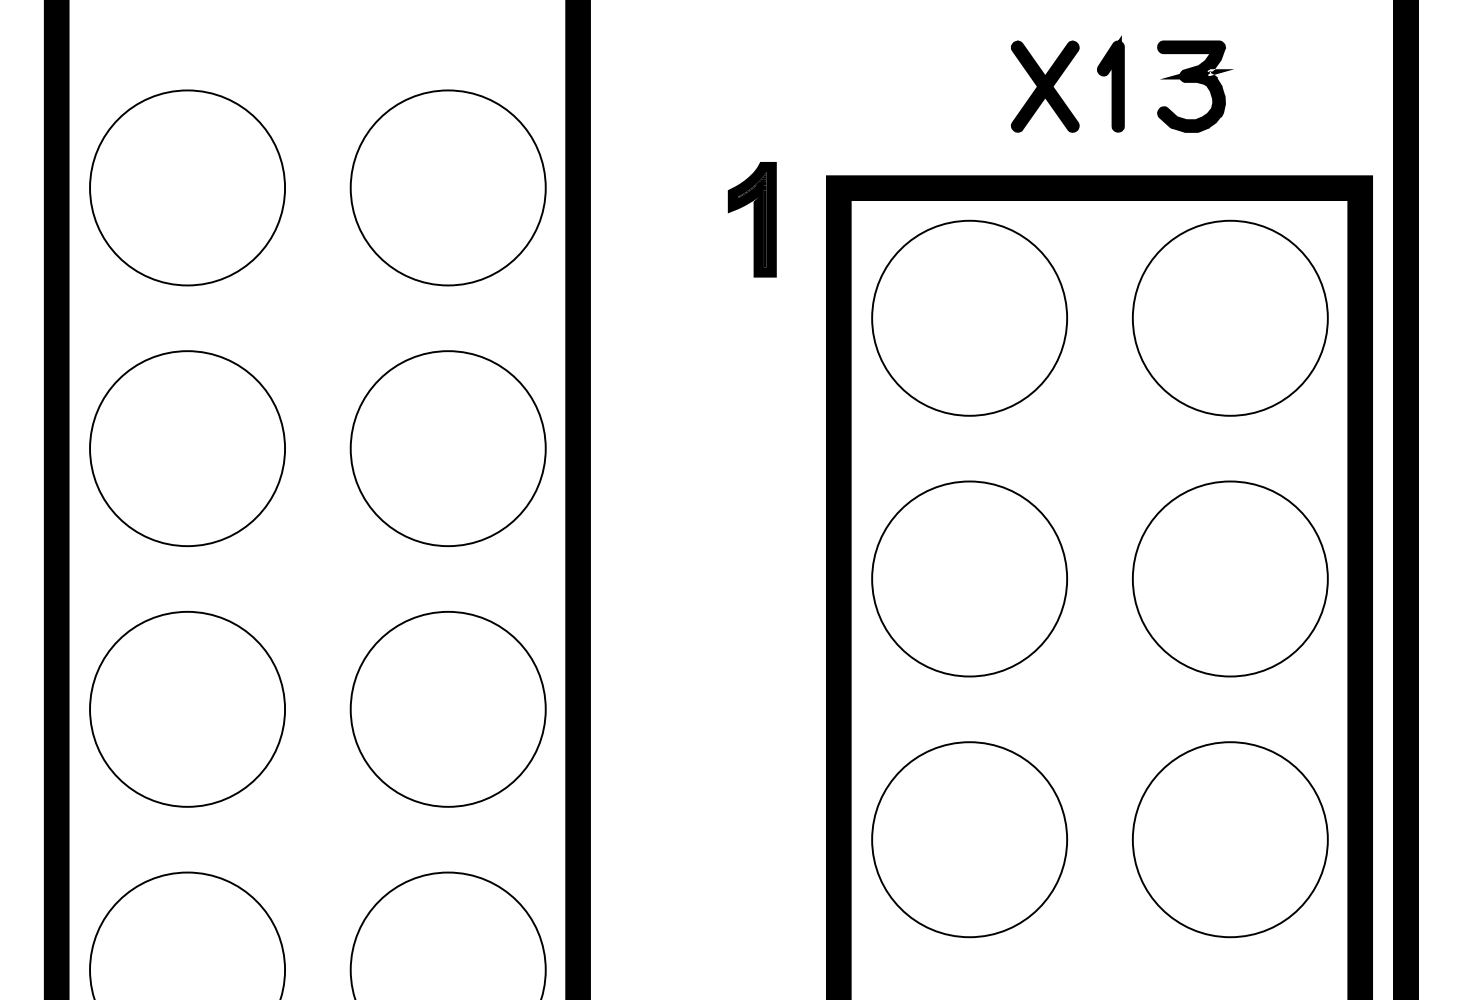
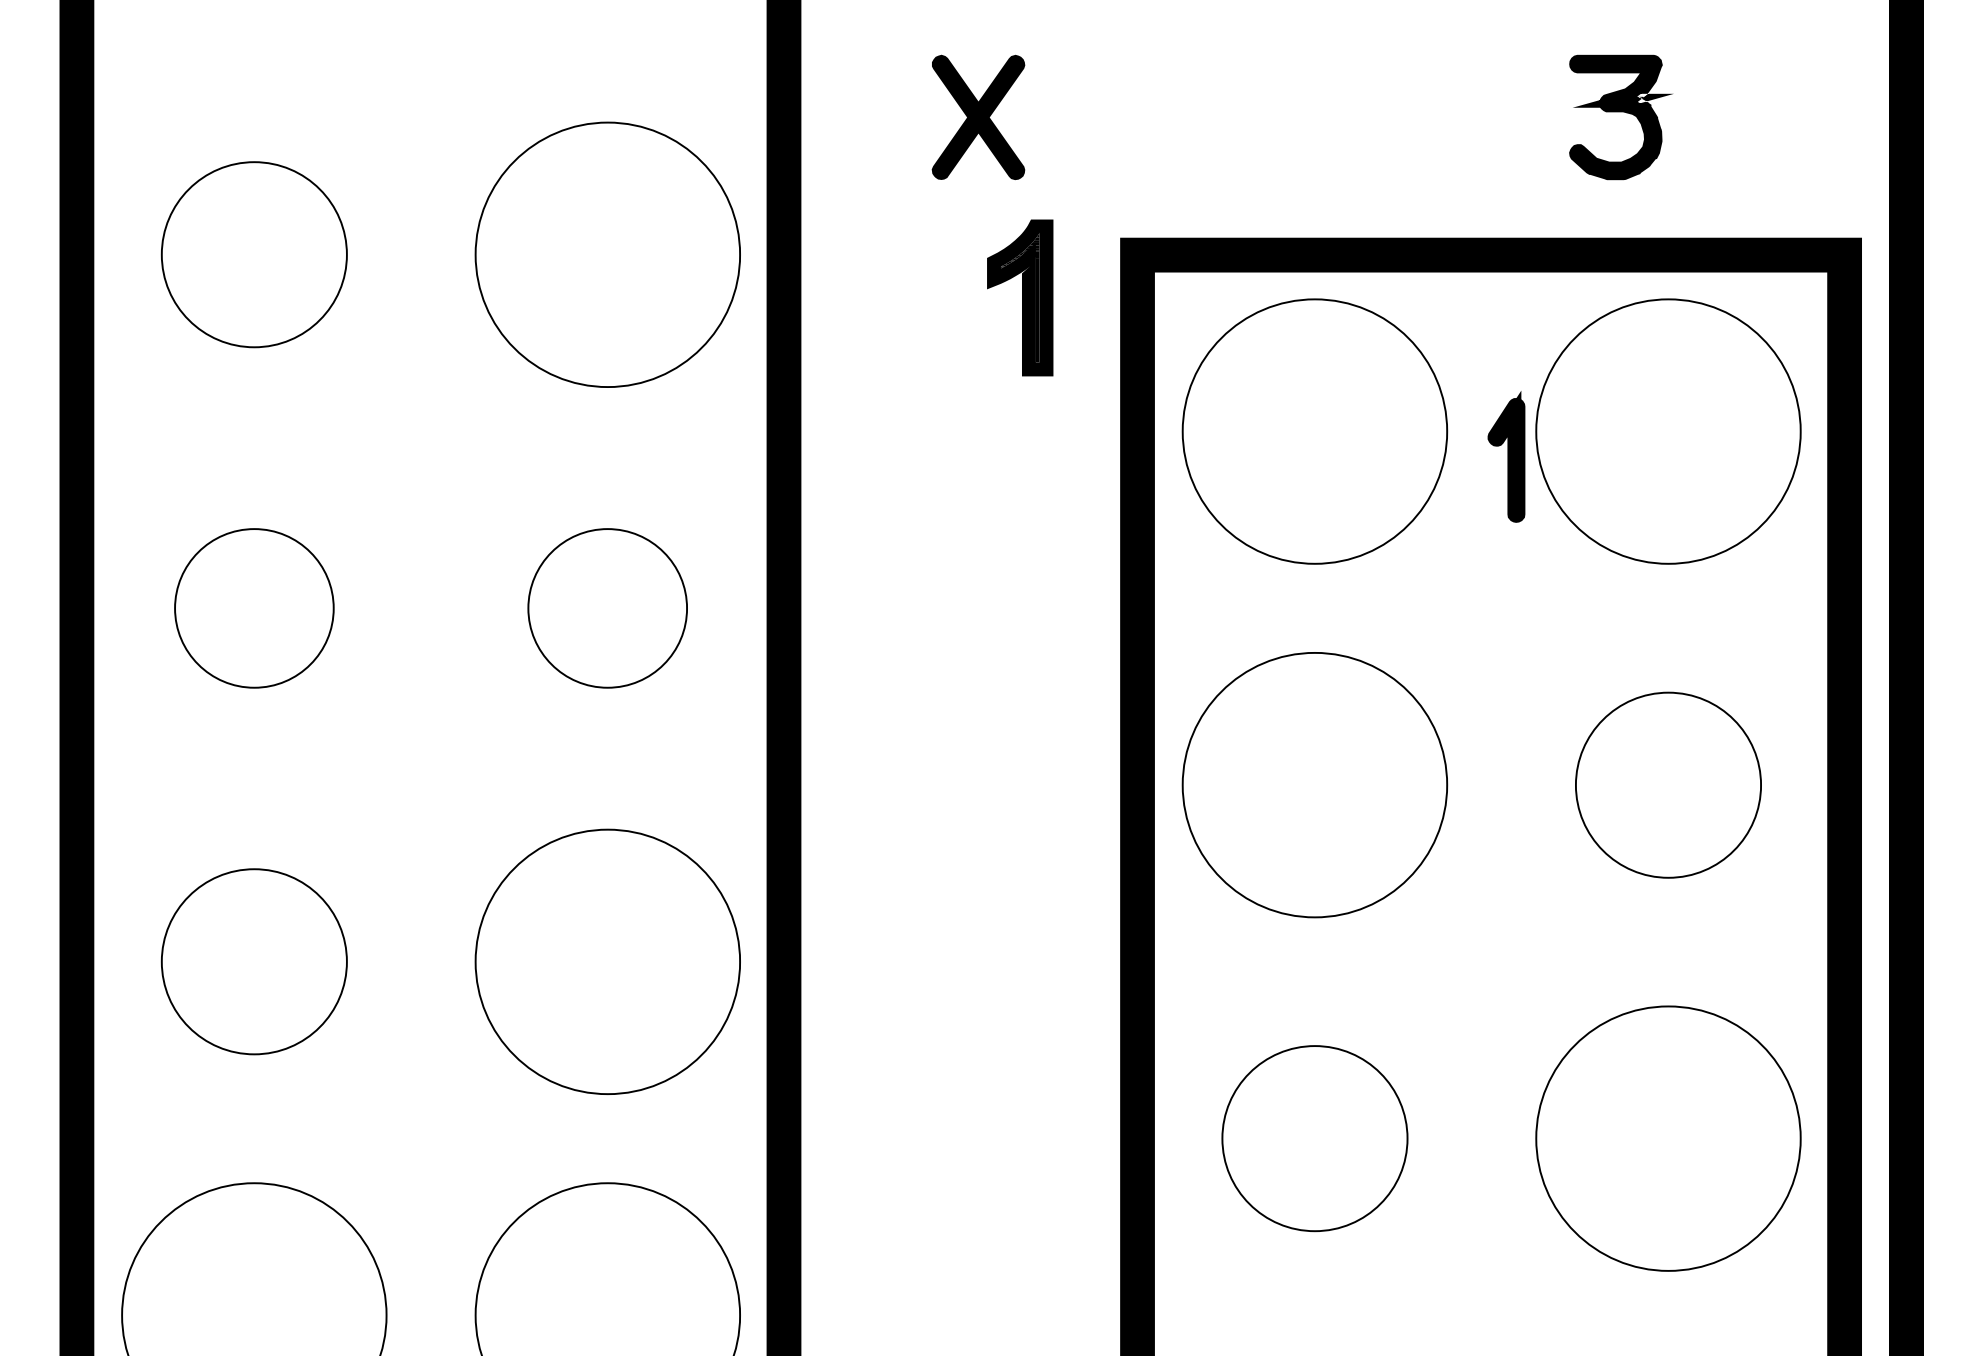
part: (1110, 83) -> (1506, 456), moved
part: (1045, 85) -> (978, 116), moved
part: (187, 187) -> (254, 254), size x0.7
part: (187, 448) -> (254, 608), size x0.6
part: (447, 448) -> (607, 608), size x0.6
part: (1230, 579) -> (1668, 785), size x0.7
part: (187, 709) -> (254, 961), size x0.7
part: (969, 839) -> (1314, 1138), size x0.7

